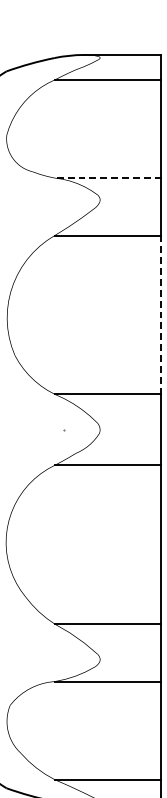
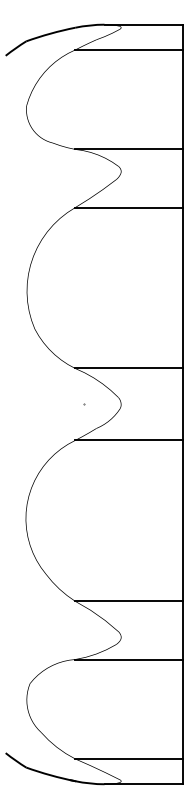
line: (107, 178) -> (128, 149), dashed -> solid
line: (161, 315) -> (183, 288), dashed -> solid

